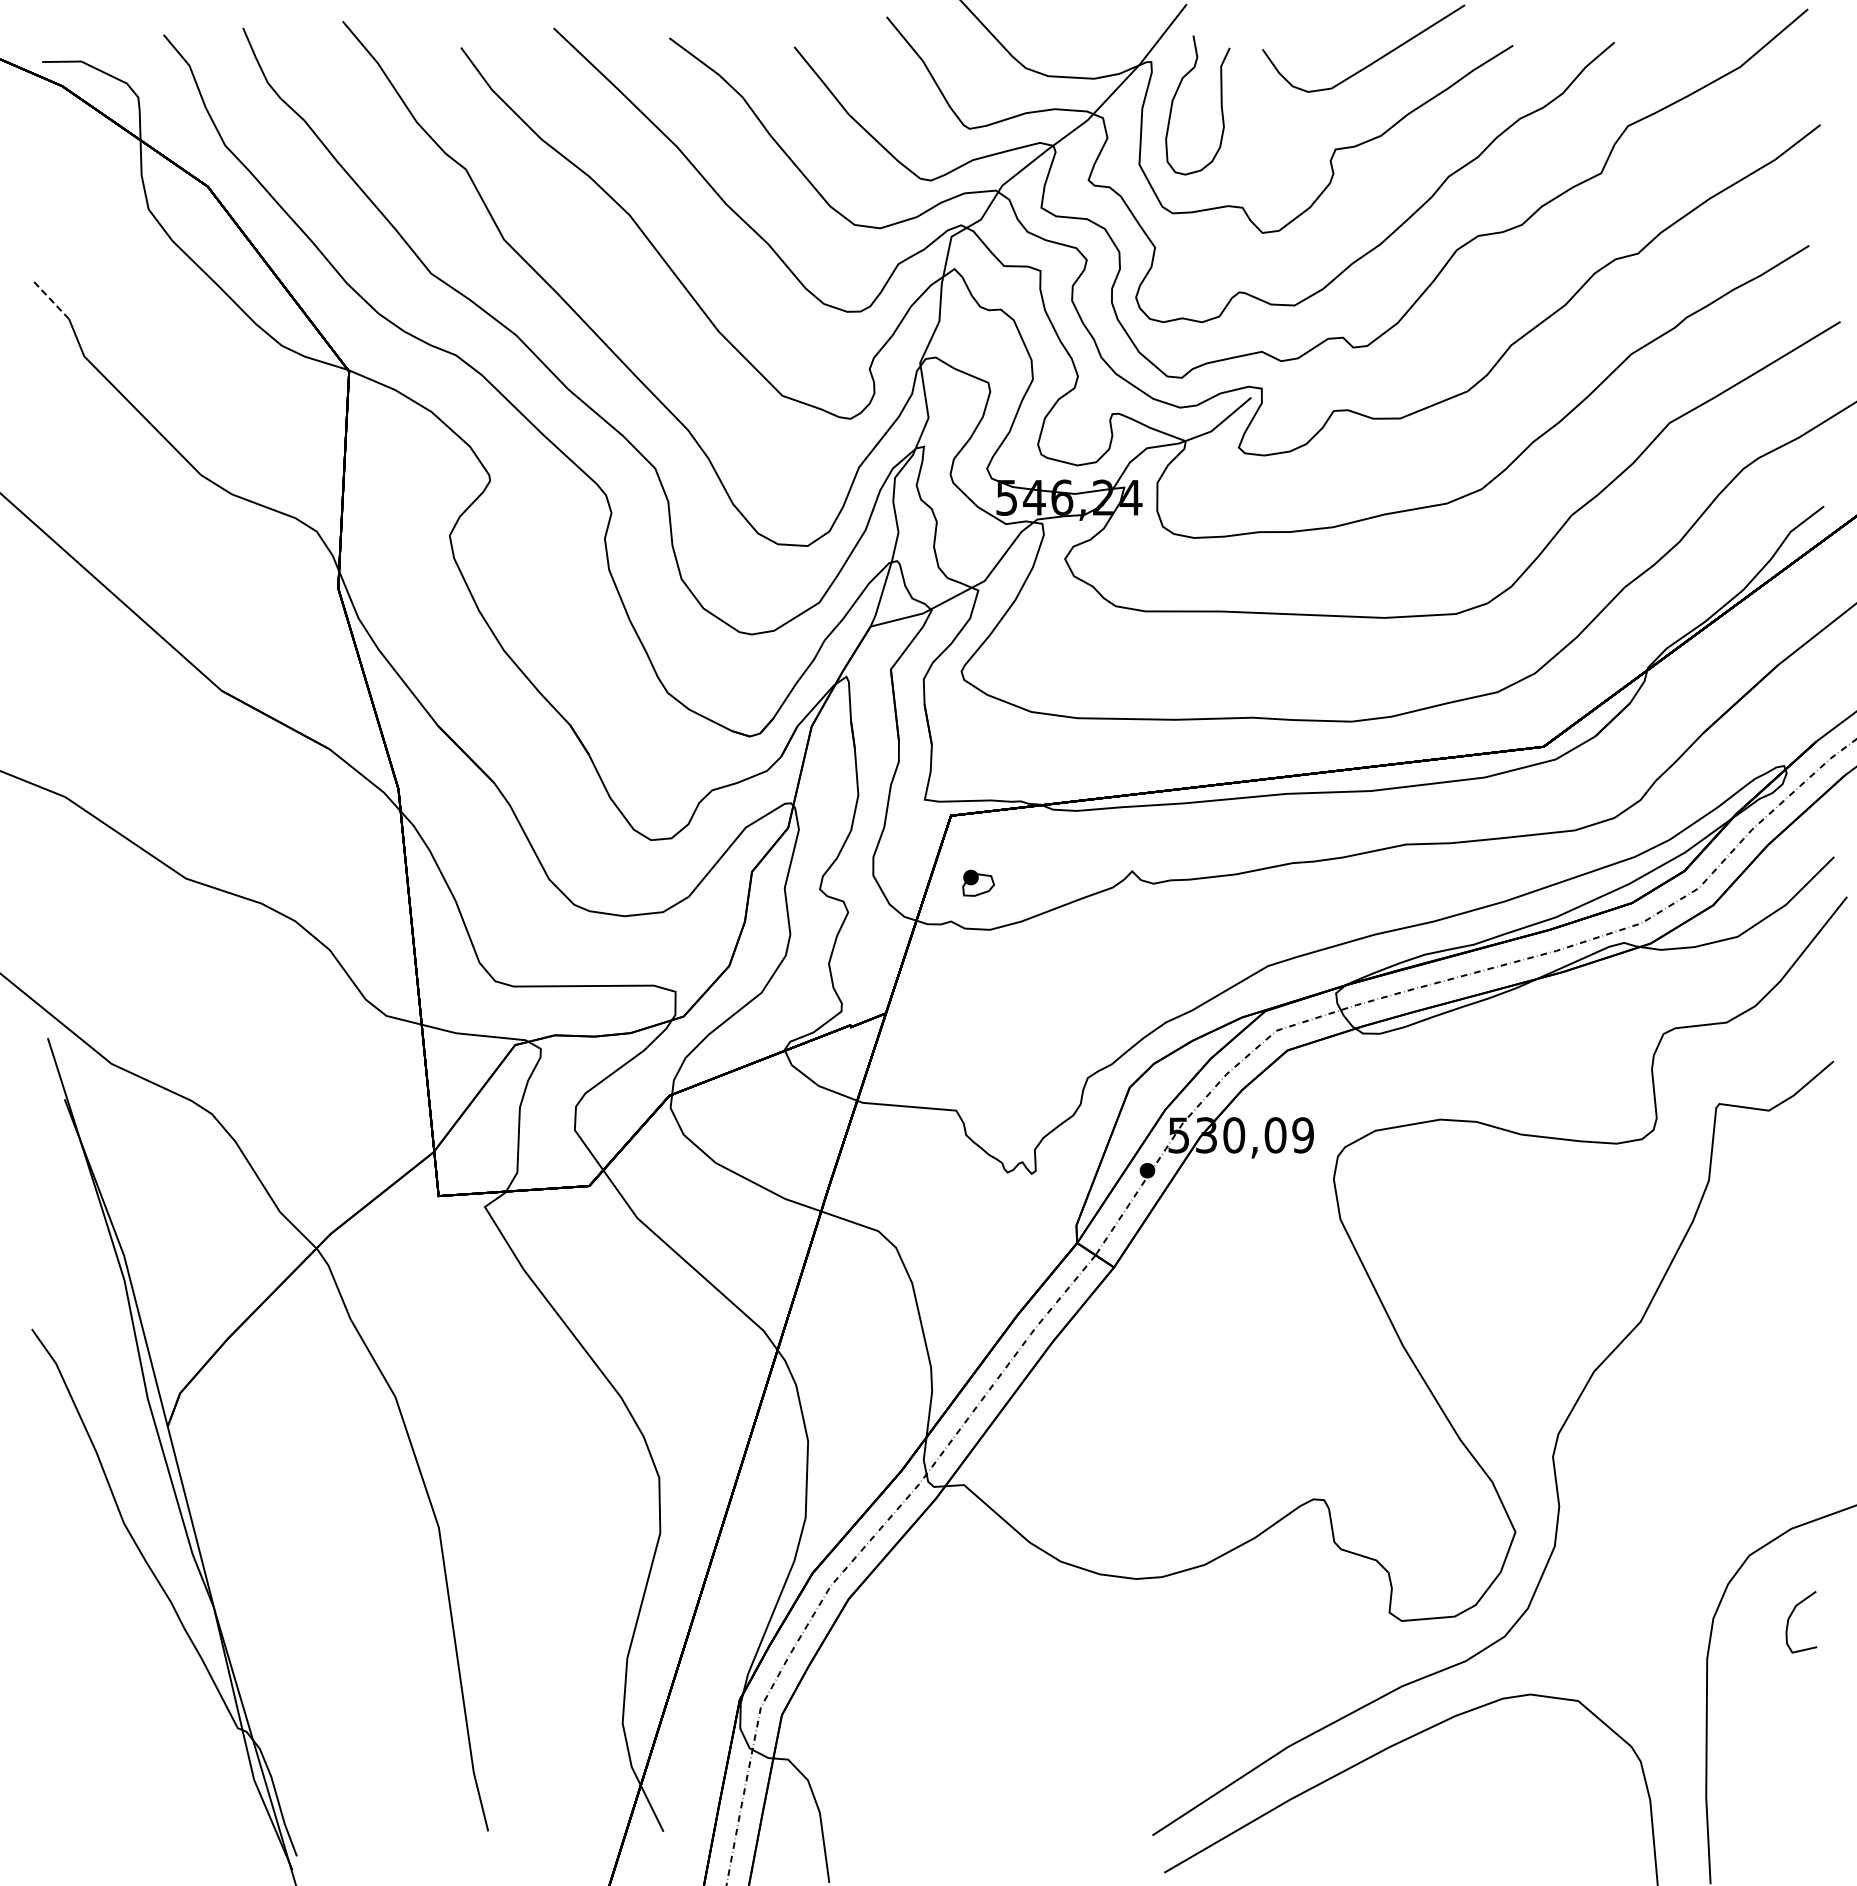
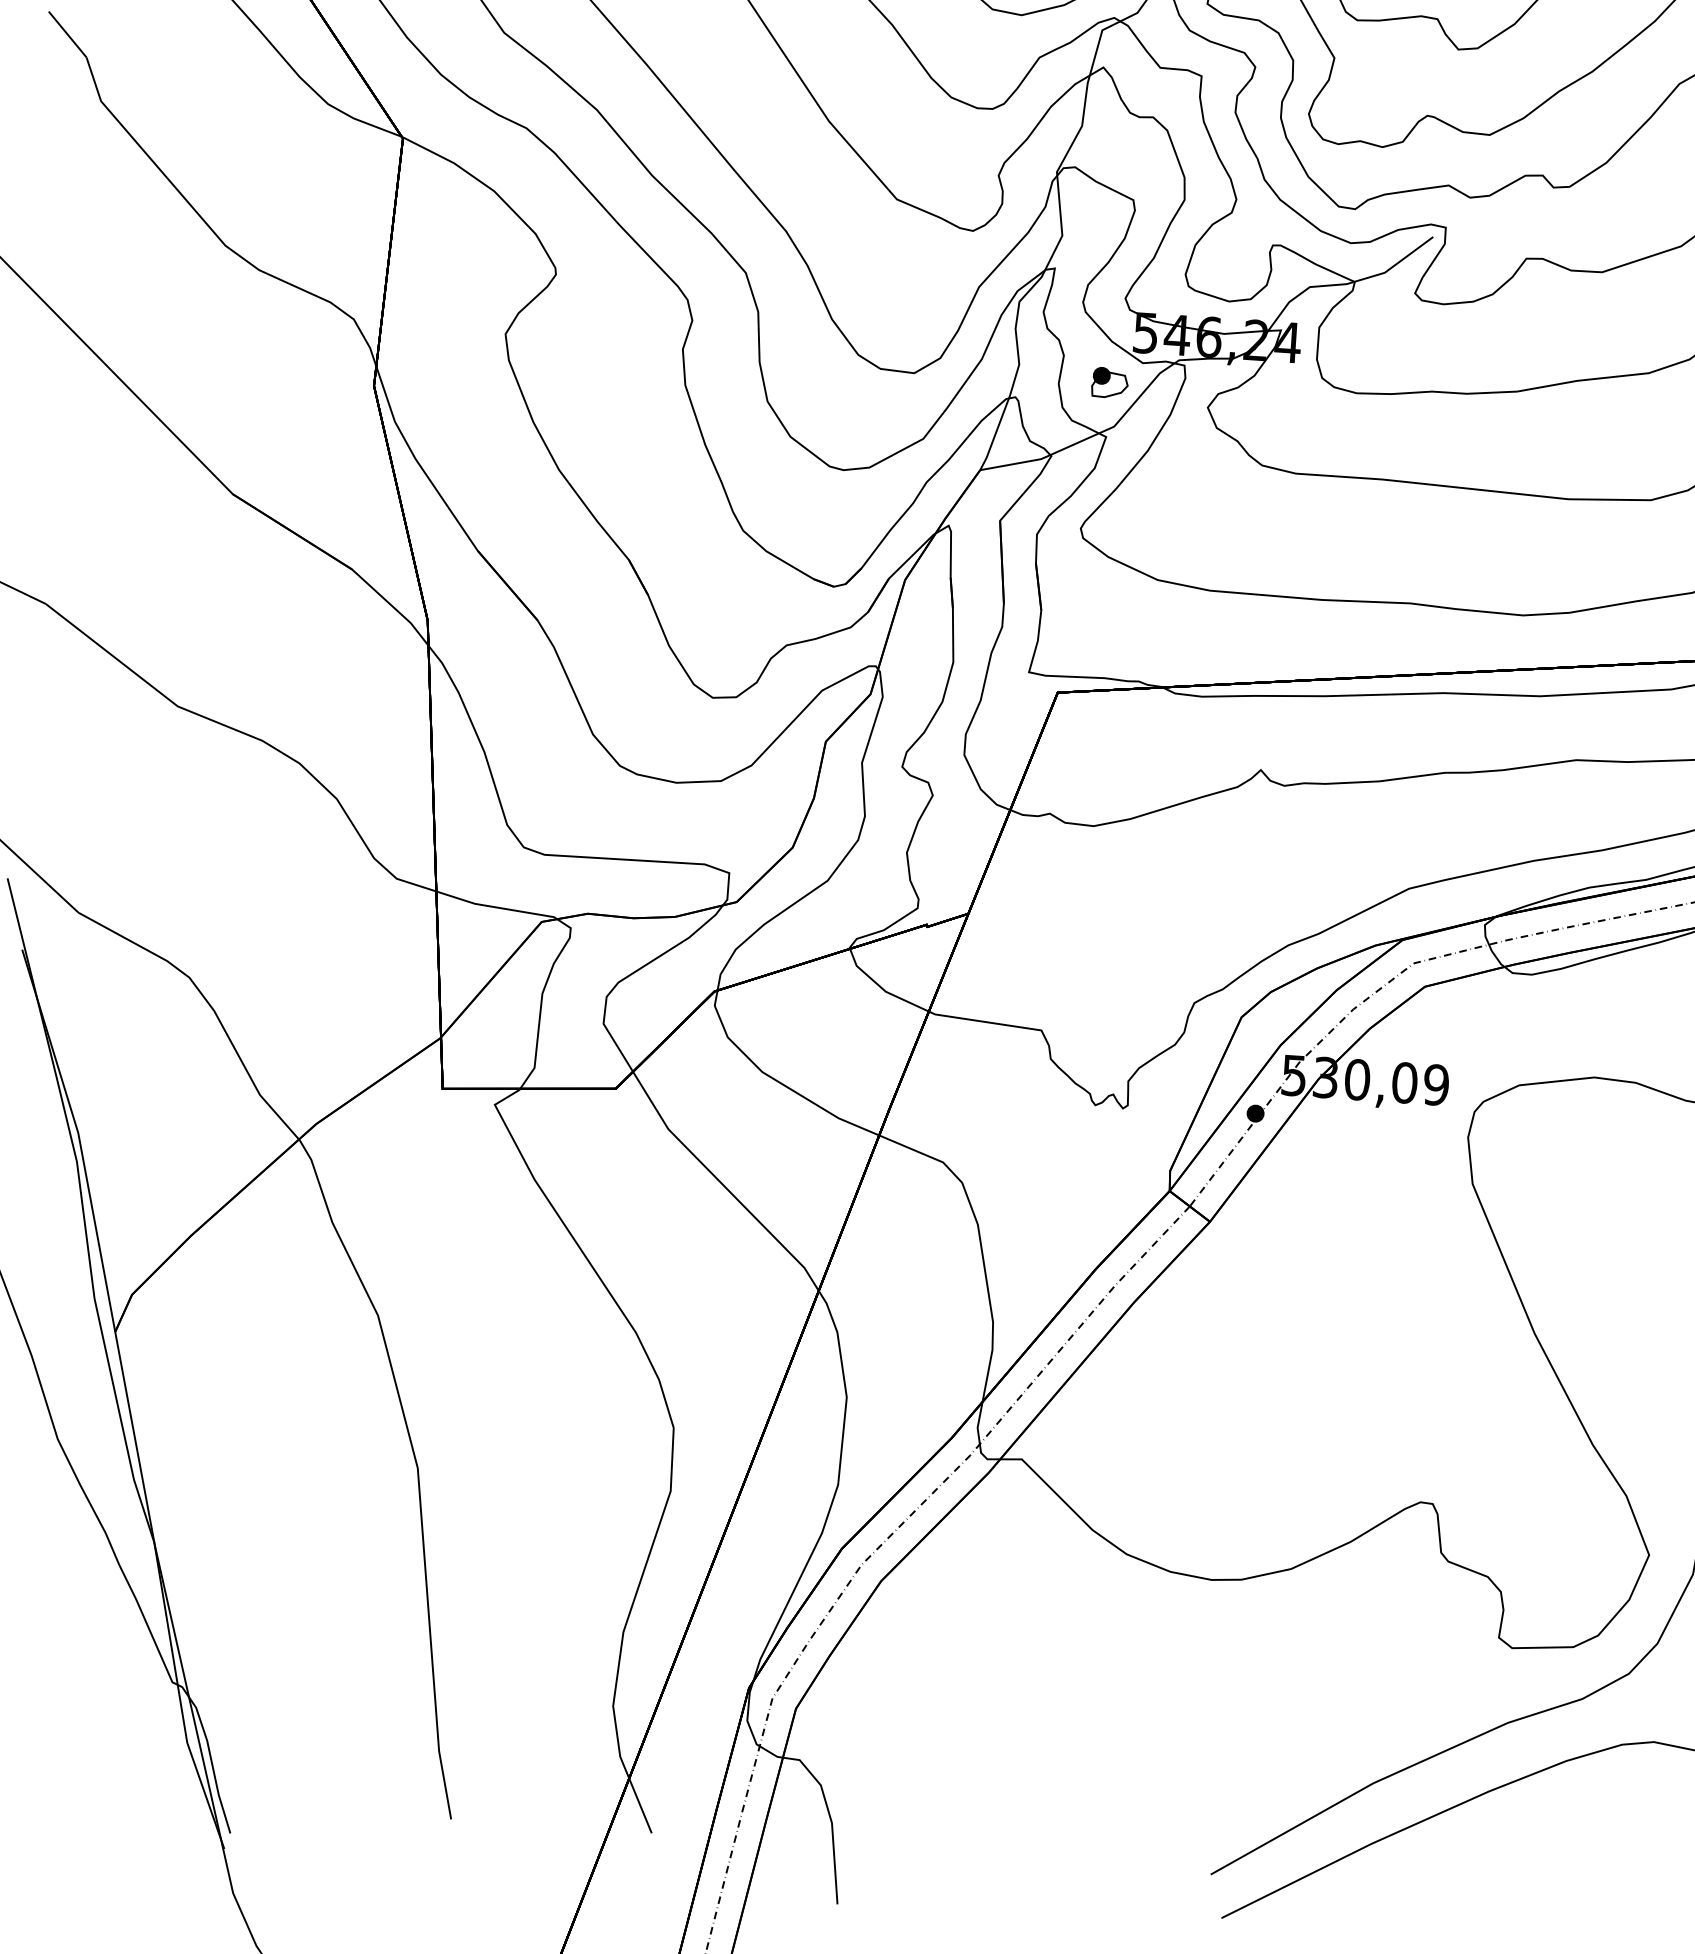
line: (51, 300) -> (67, 34), dashed -> solid
part: (978, 882) -> (1110, 382), moved

